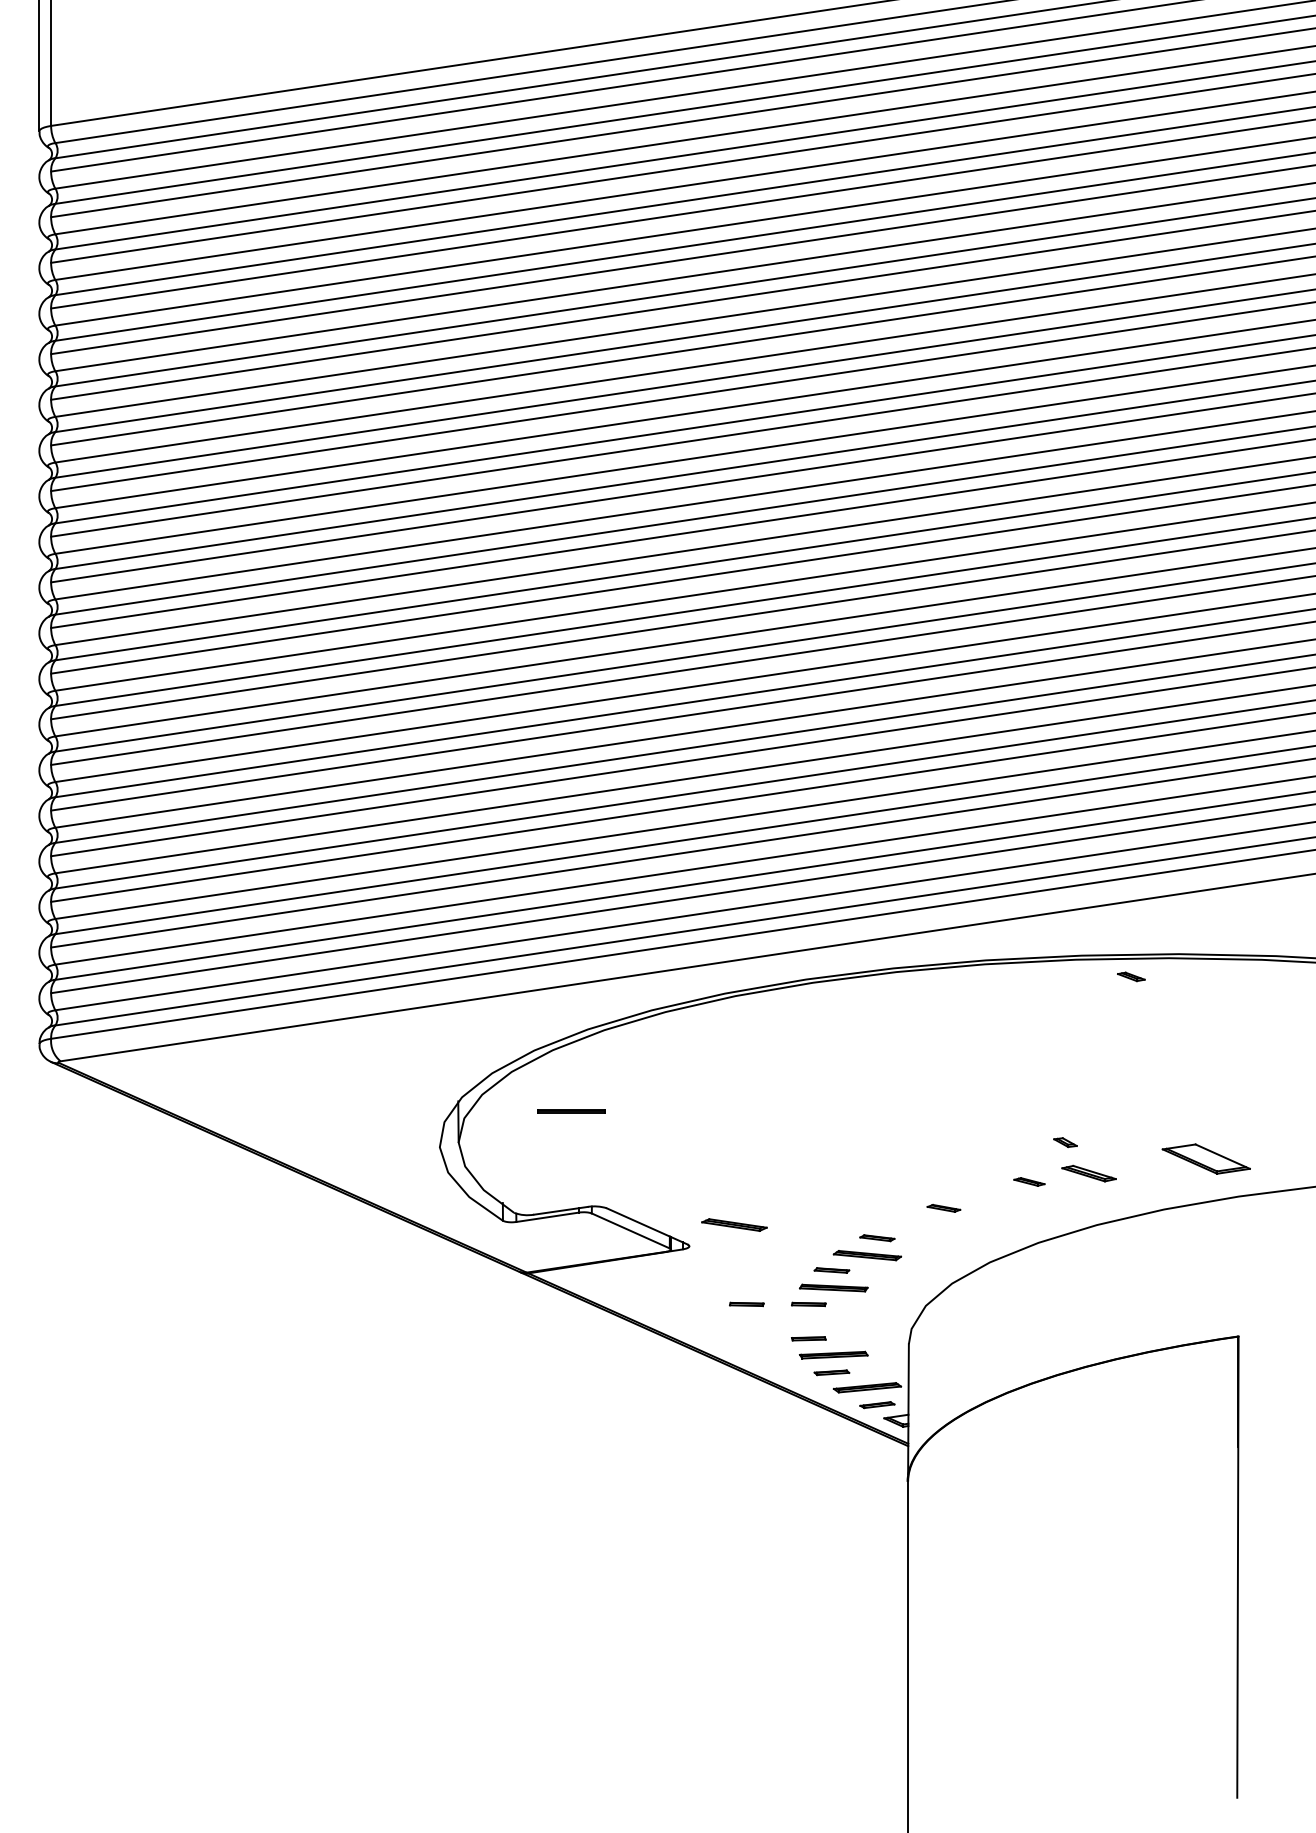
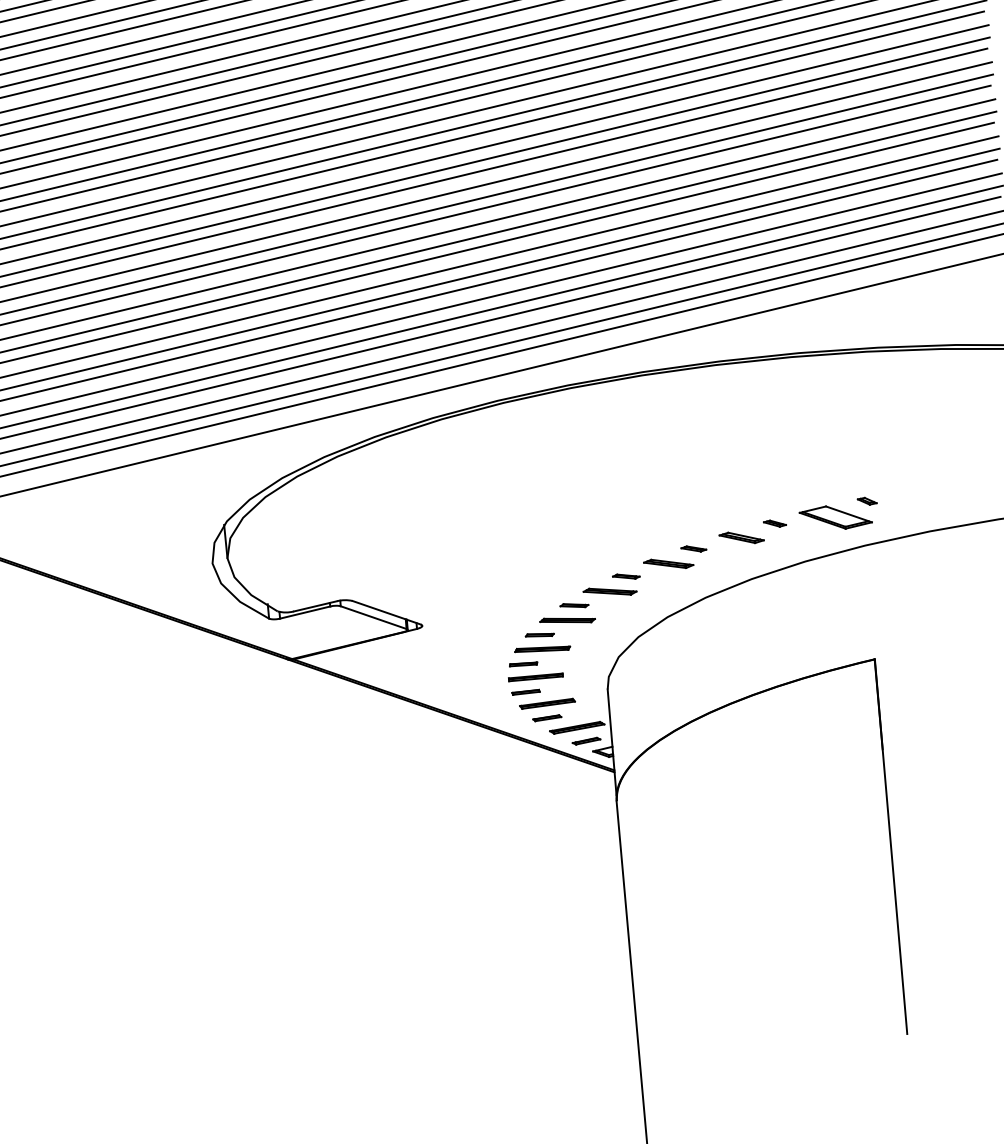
part: (1131, 976) -> (775, 523), moved
line: (571, 1111) -> (535, 677), moved
part: (1065, 1142) -> (867, 501), moved
part: (996, 1197) -> (668, 563), added
part: (734, 1224) -> (610, 591), moved
part: (746, 1304) -> (472, 668), removed

